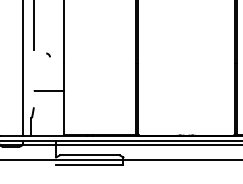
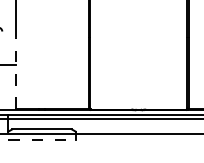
line: (63, 98) -> (15, 72), solid -> dashed
line: (89, 165) -> (41, 139), solid -> dashed

